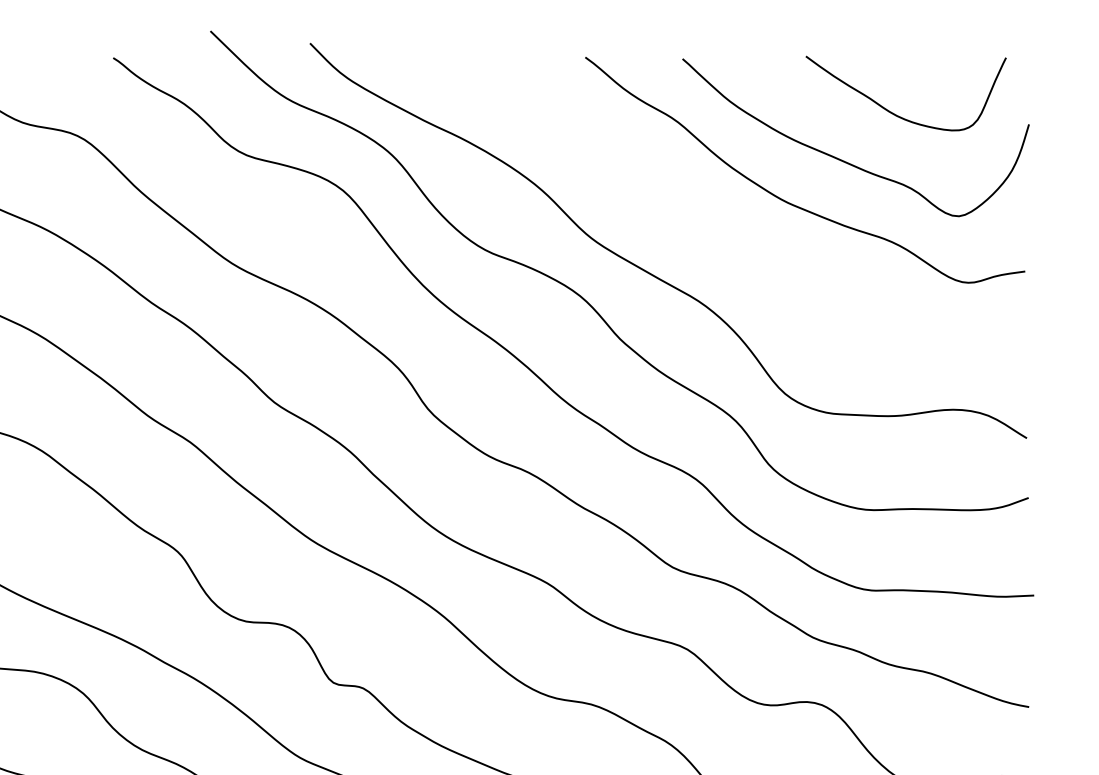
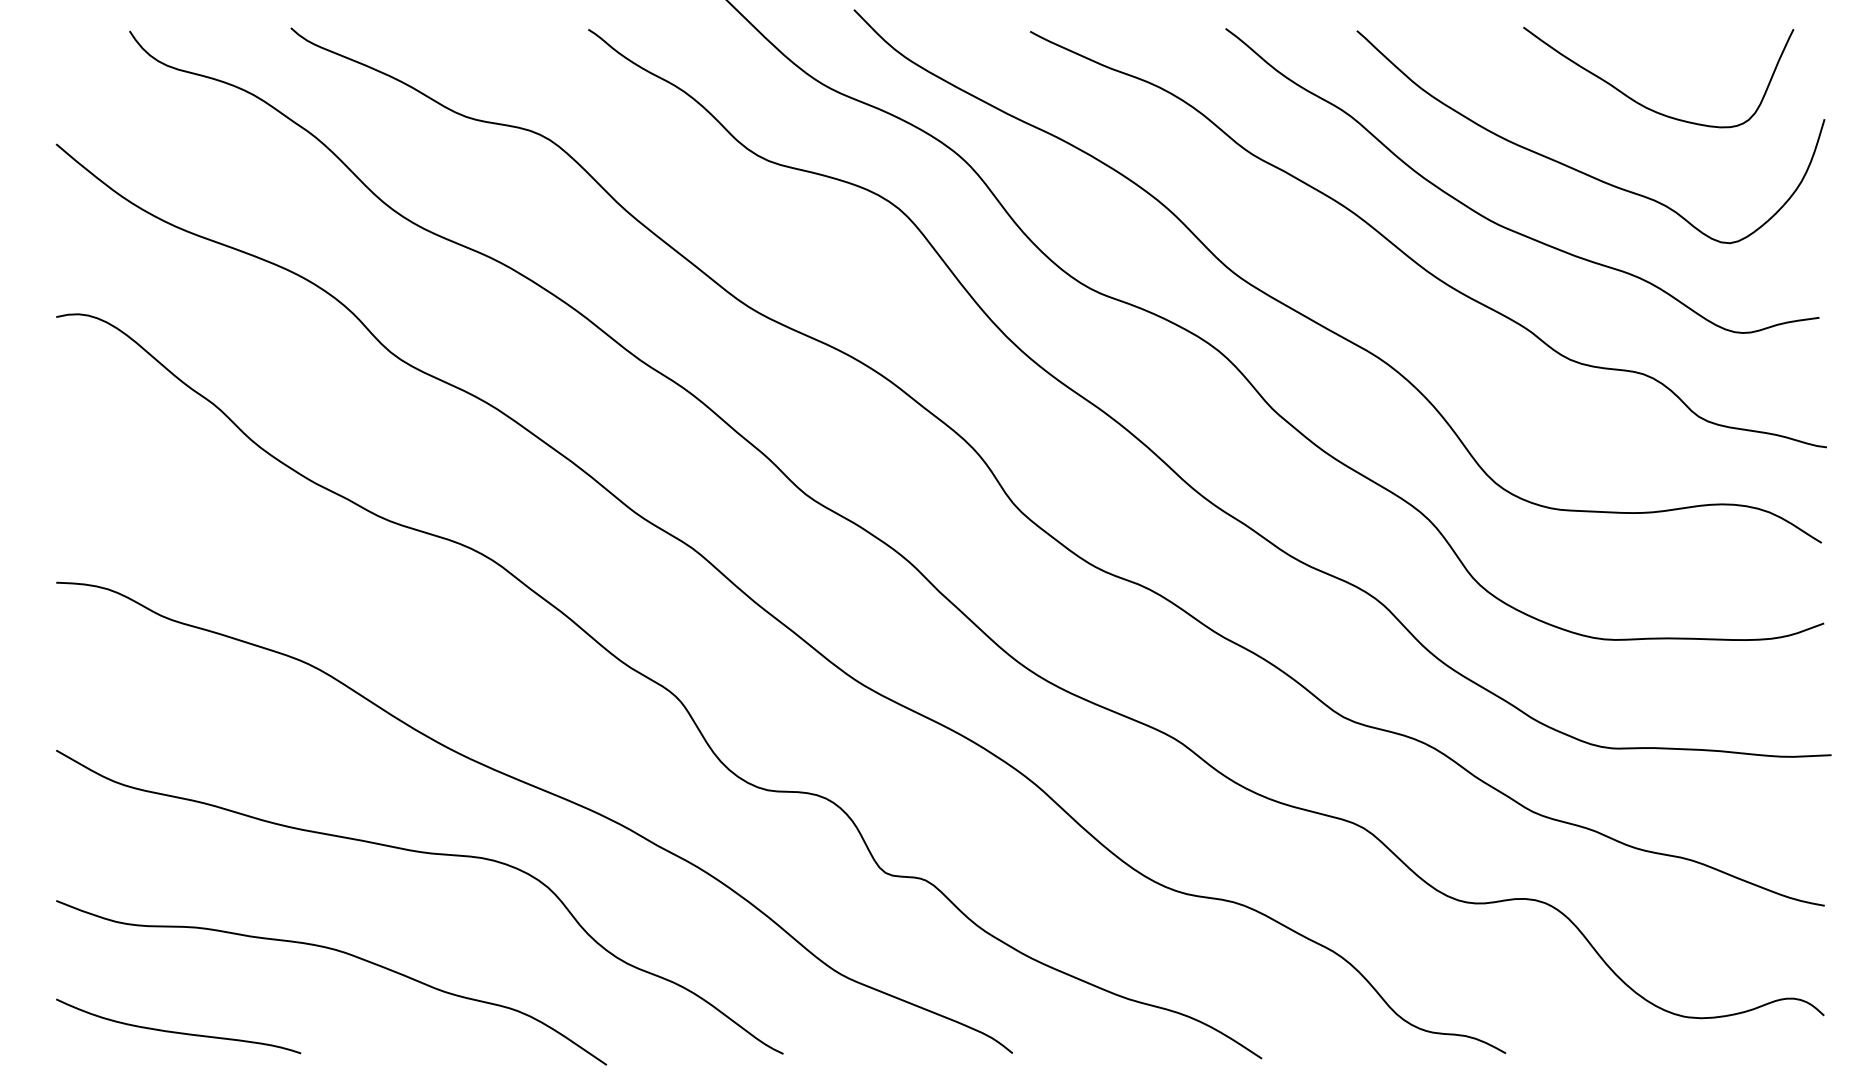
curve: (723, 226) -> (1411, 257), added

